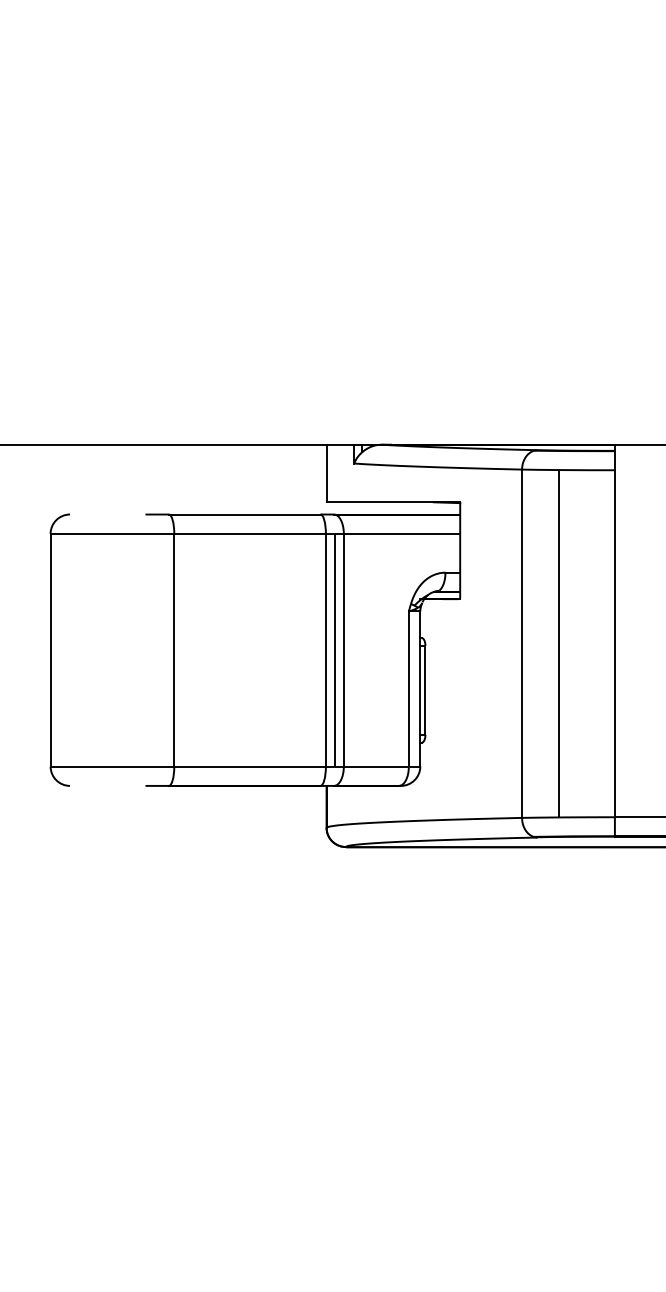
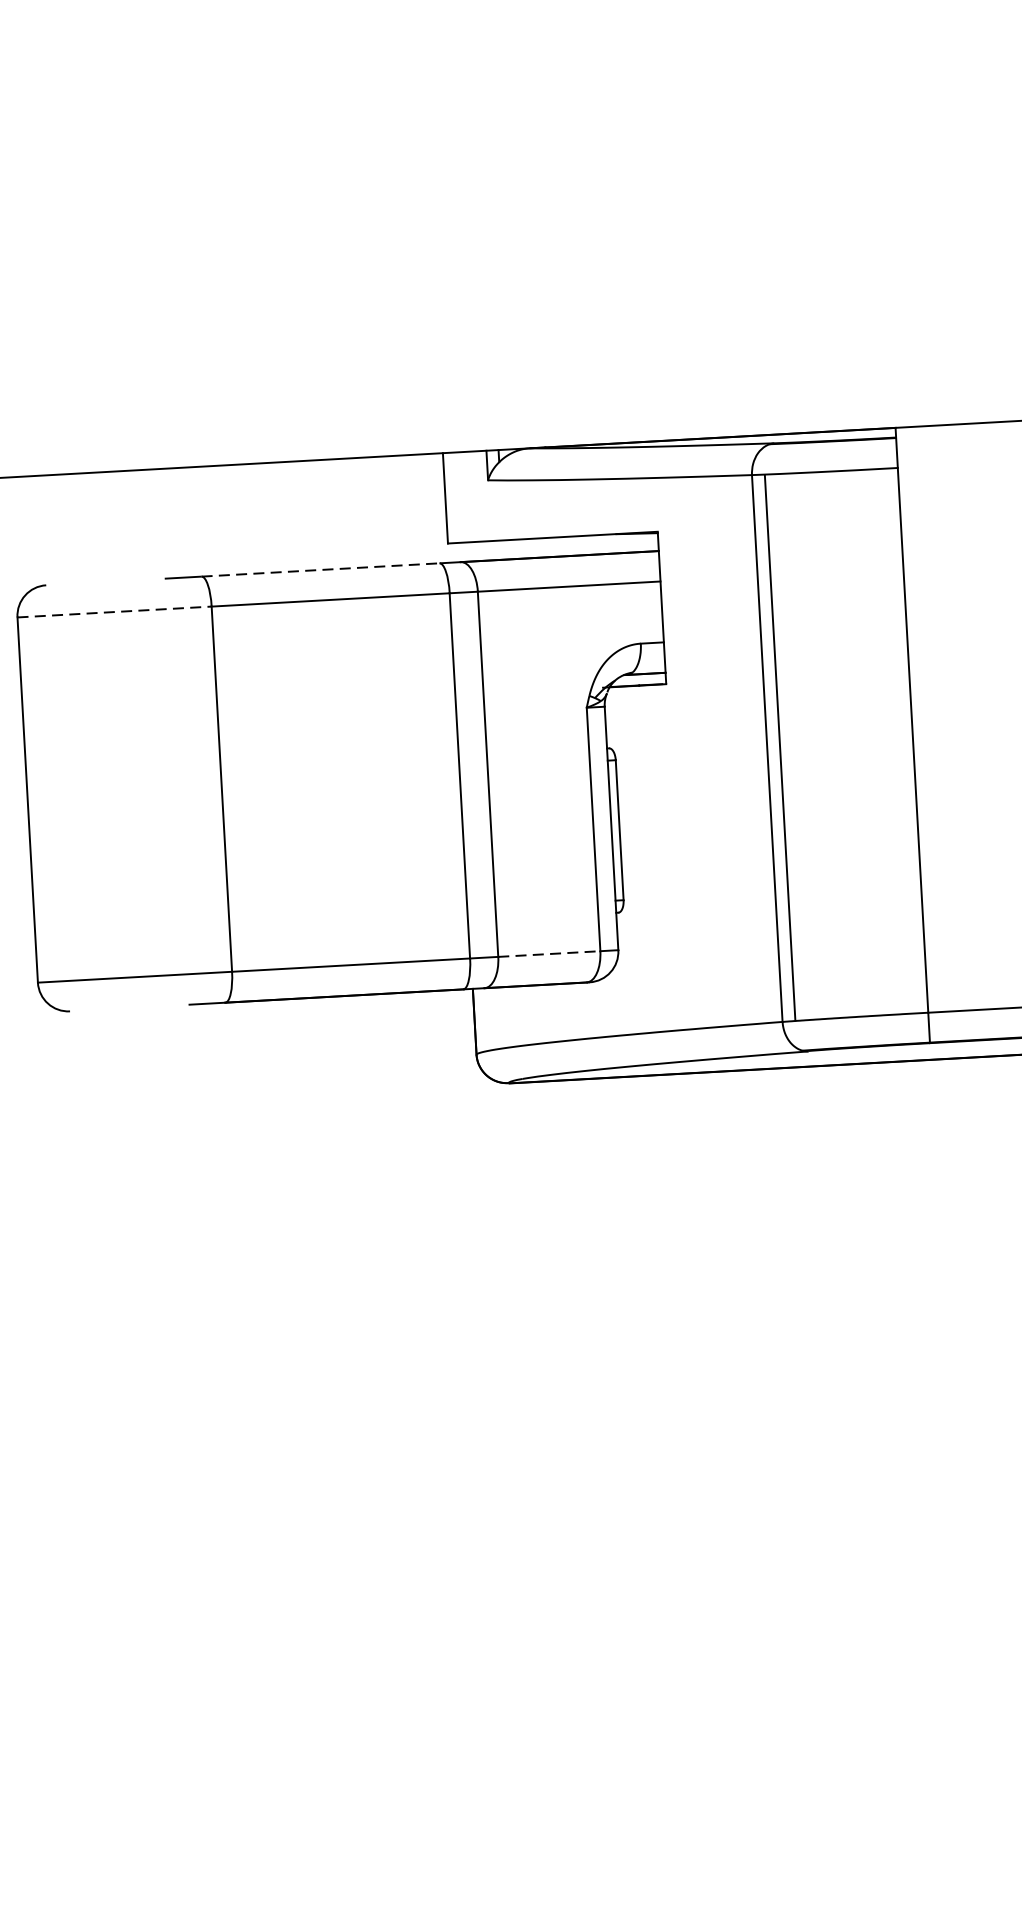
line: (244, 514) -> (320, 569), solid -> dashed
line: (112, 533) -> (114, 611), solid -> dashed
line: (559, 643) -> (780, 747), moved
line: (335, 649) -> (474, 773), removed
line: (376, 766) -> (549, 953), solid -> dashed

